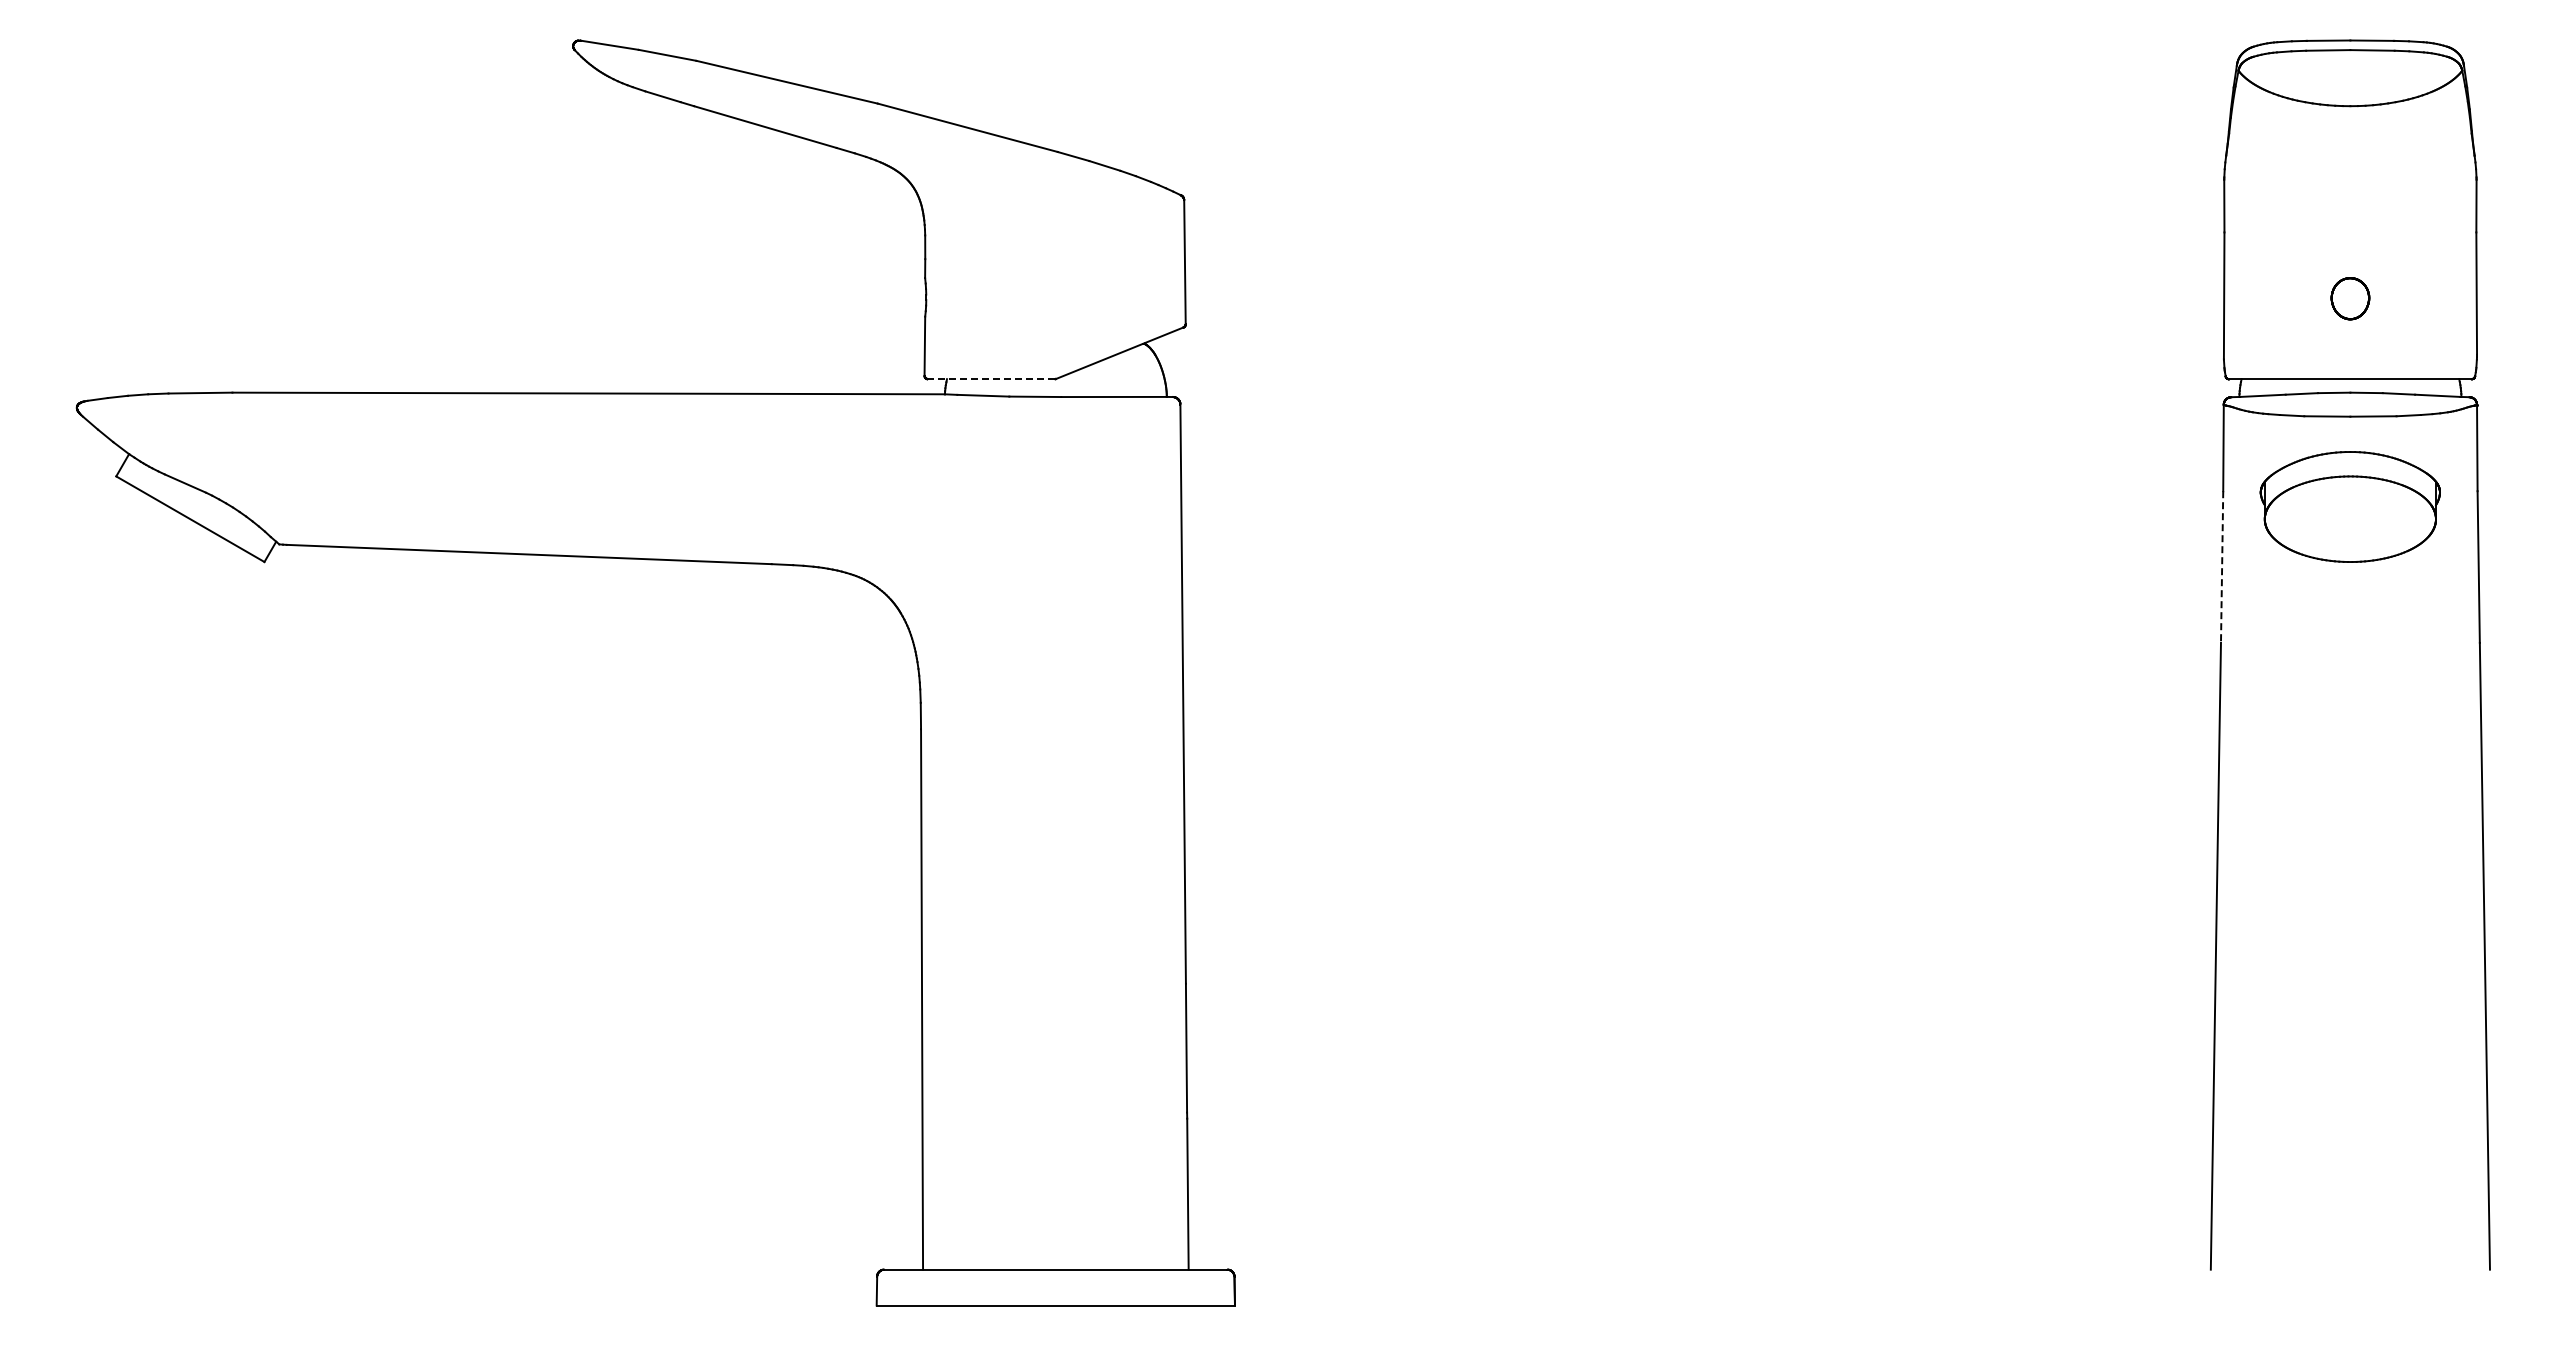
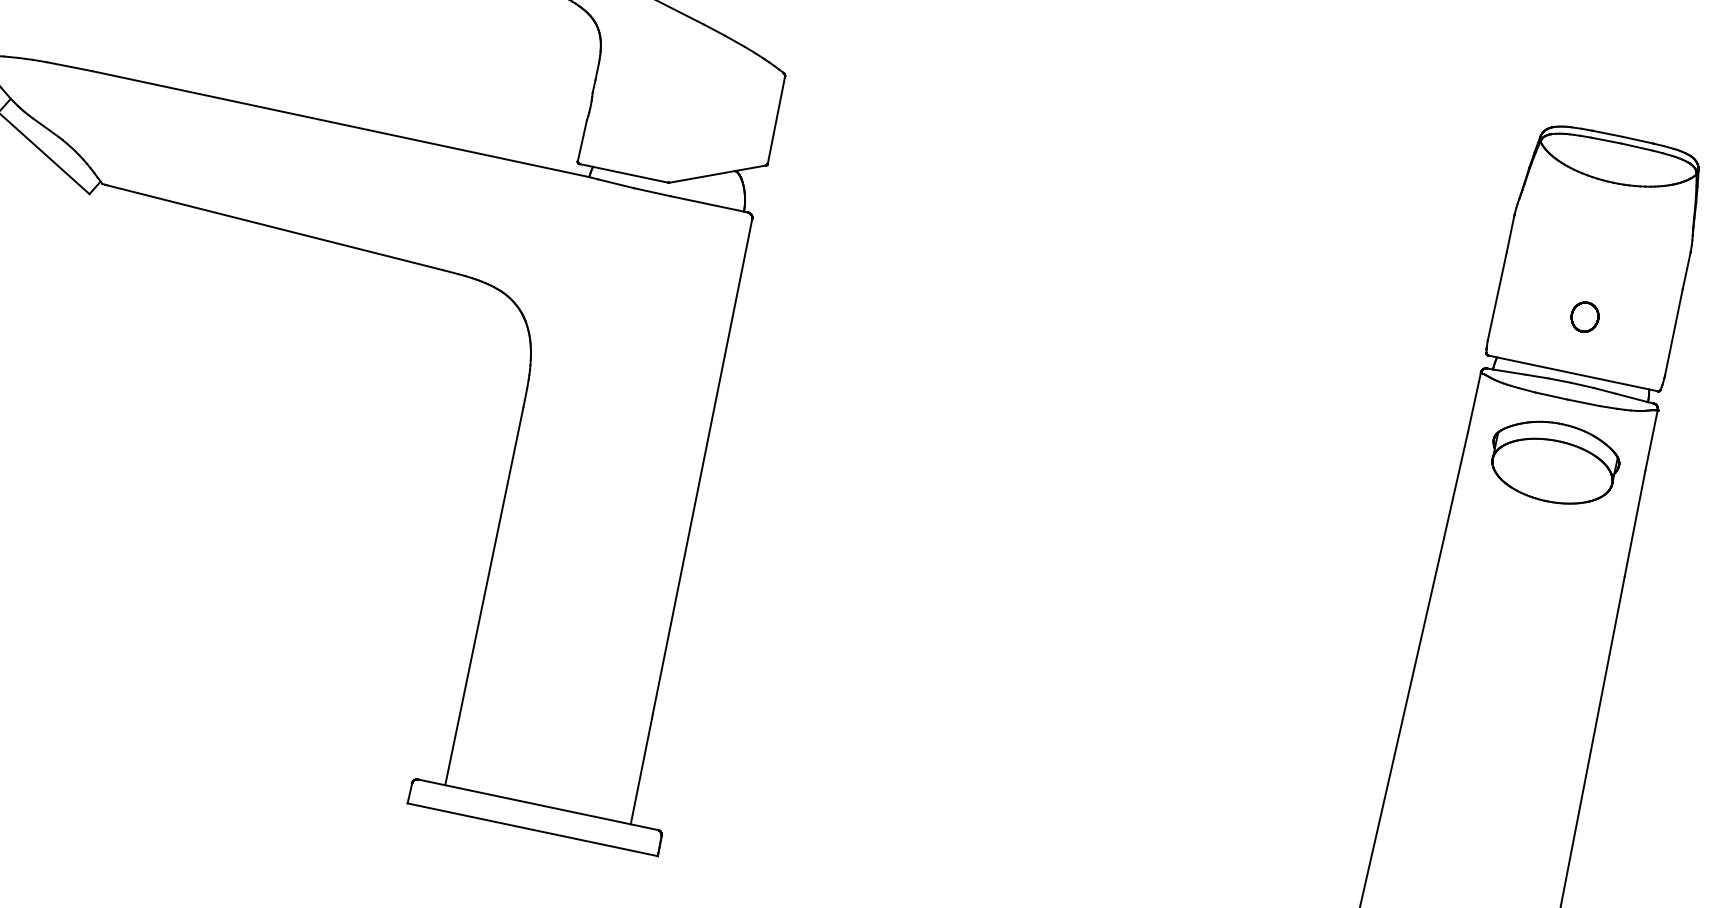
line: (990, 379) -> (623, 173), dashed -> solid
line: (2222, 567) -> (1456, 486), dashed -> solid

